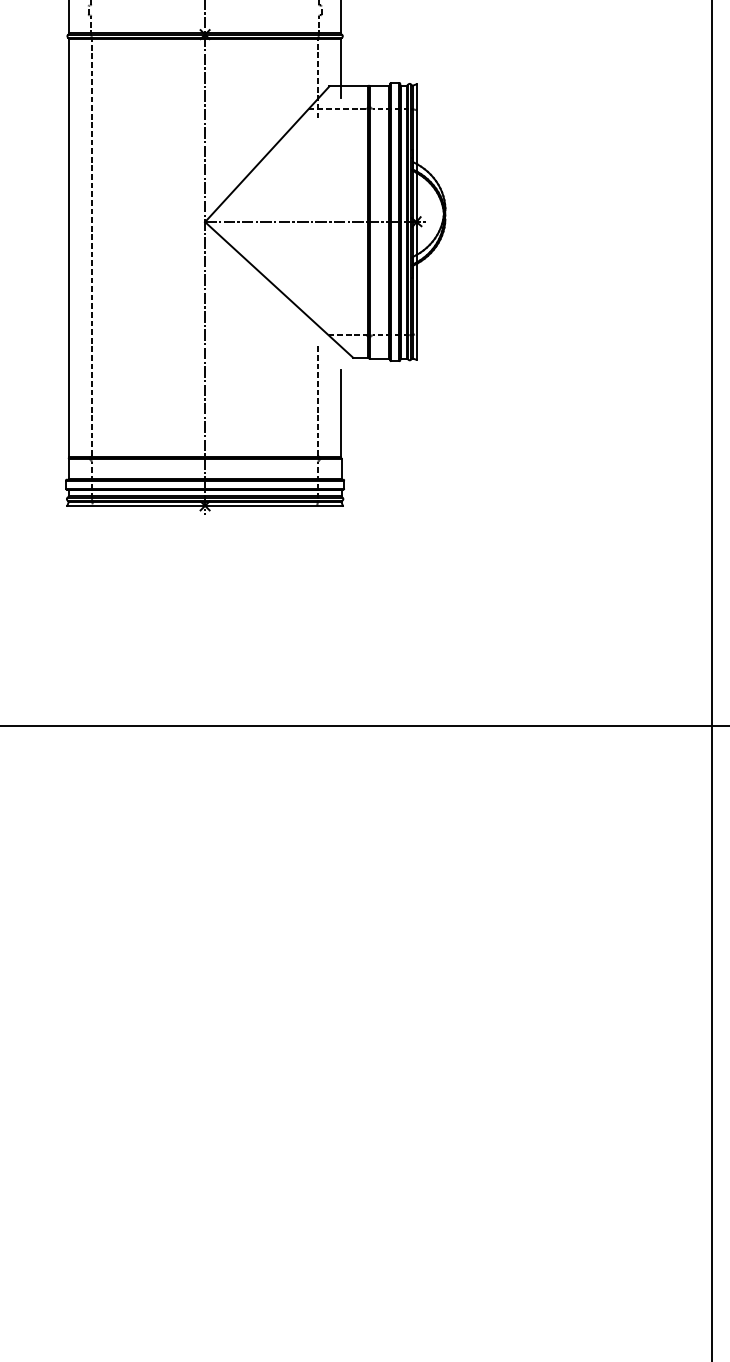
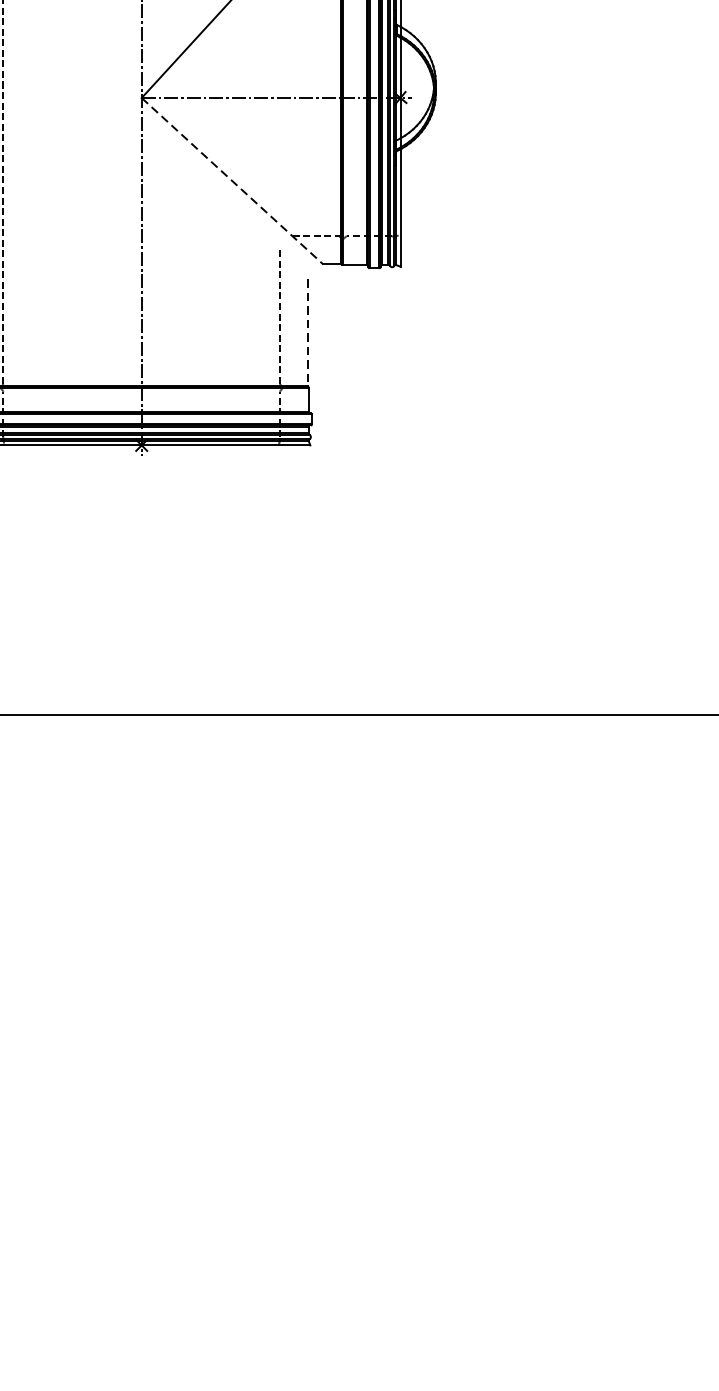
line: (279, 290) -> (232, 181), solid -> dashed
line: (340, 414) -> (307, 333), solid -> dashed

